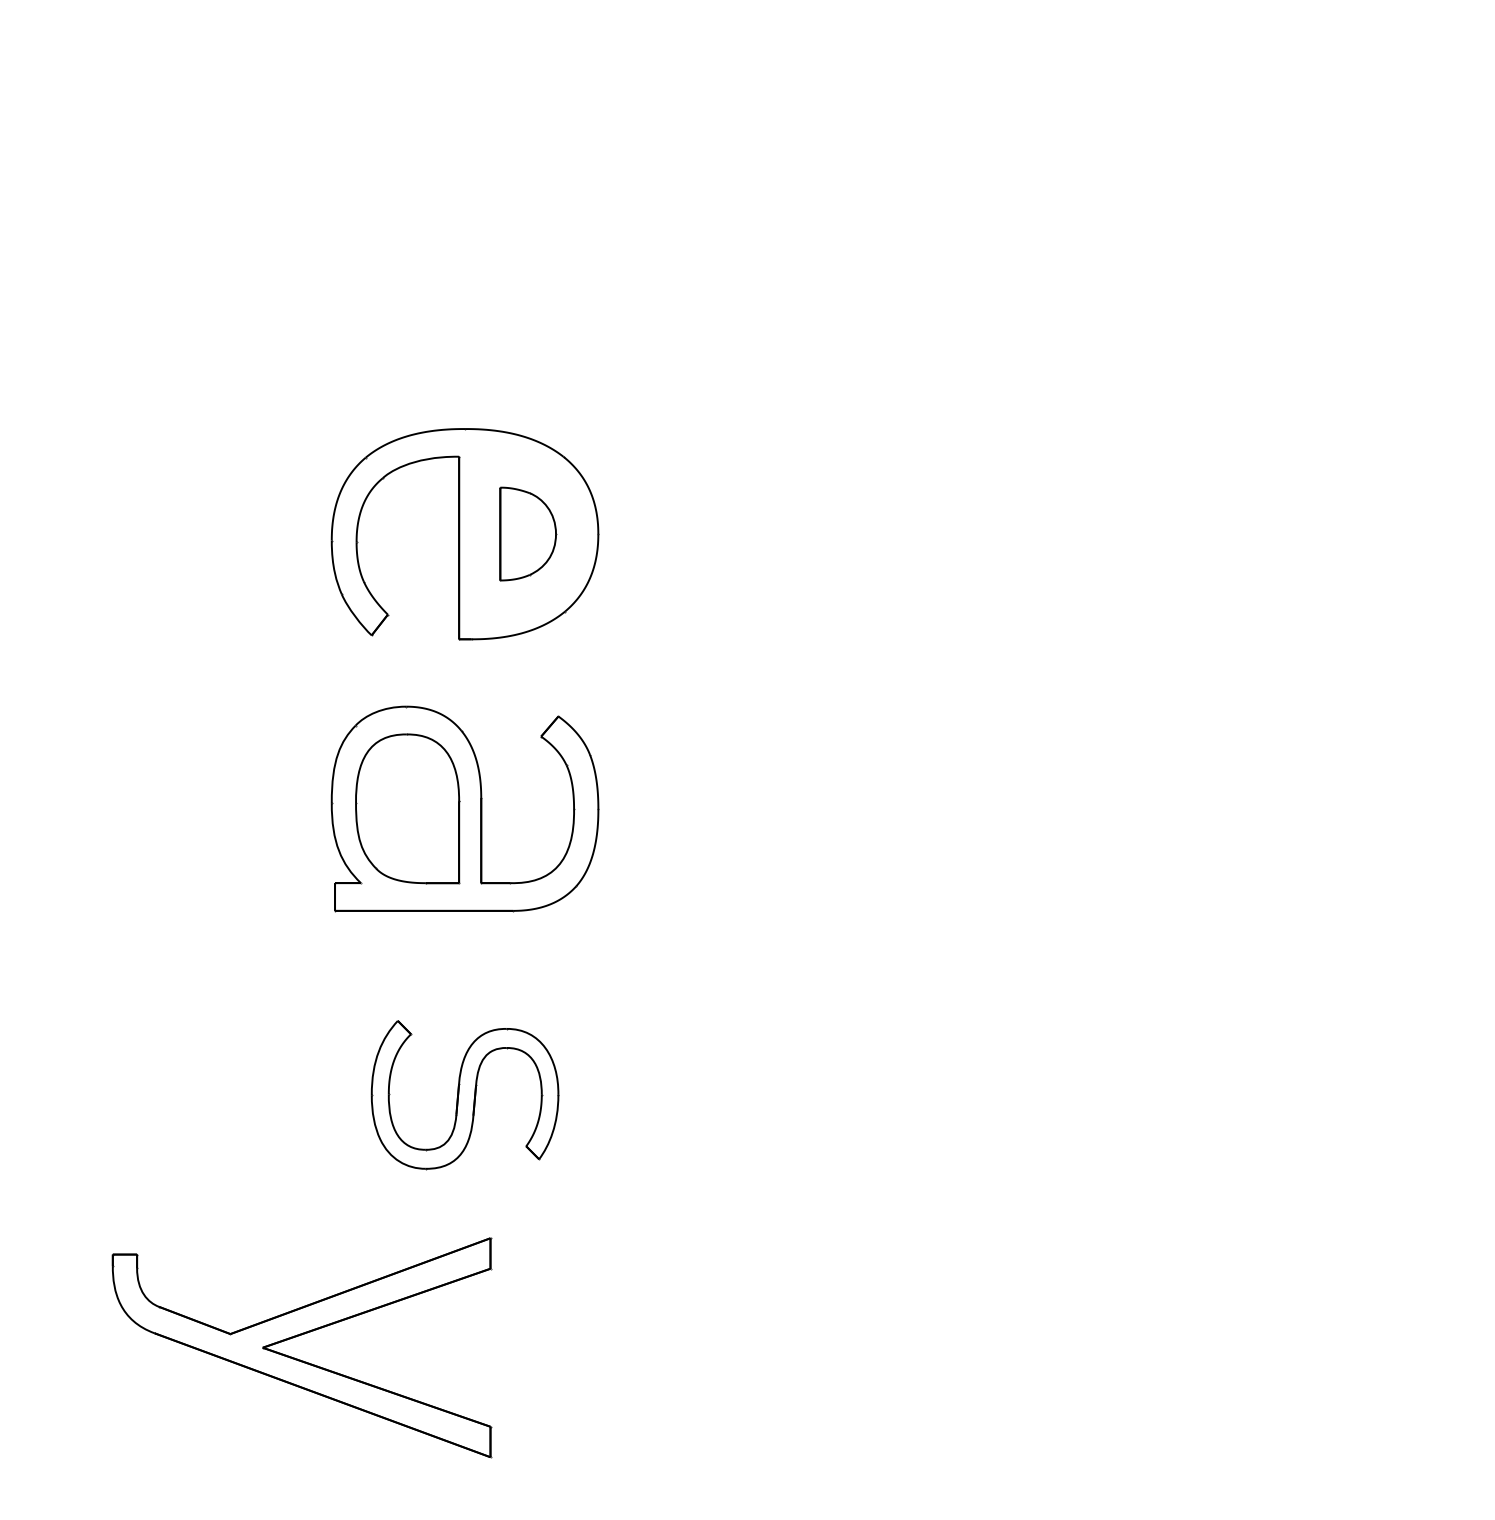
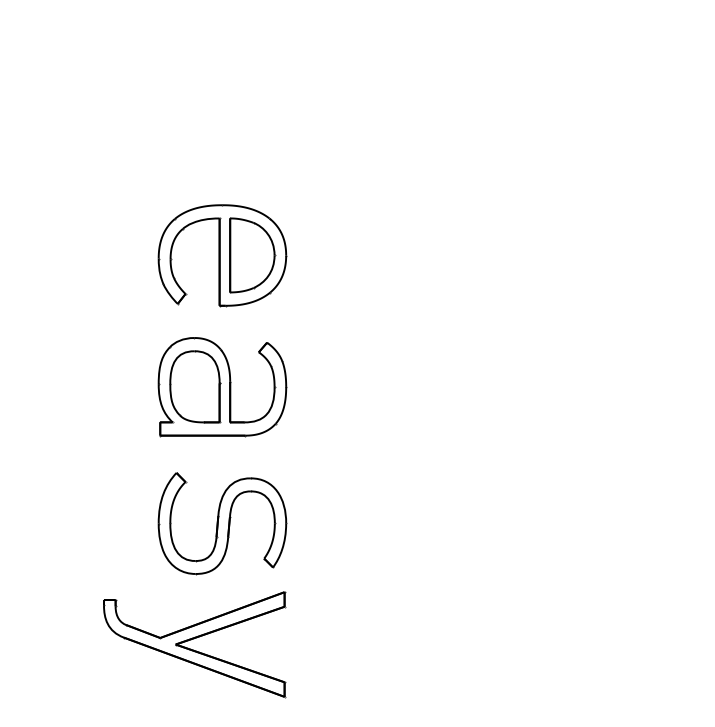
part: (527, 534) -> (252, 255), size x1.67
part: (465, 1094) -> (222, 523), size x1.43
part: (302, 1347) -> (194, 644), moved

